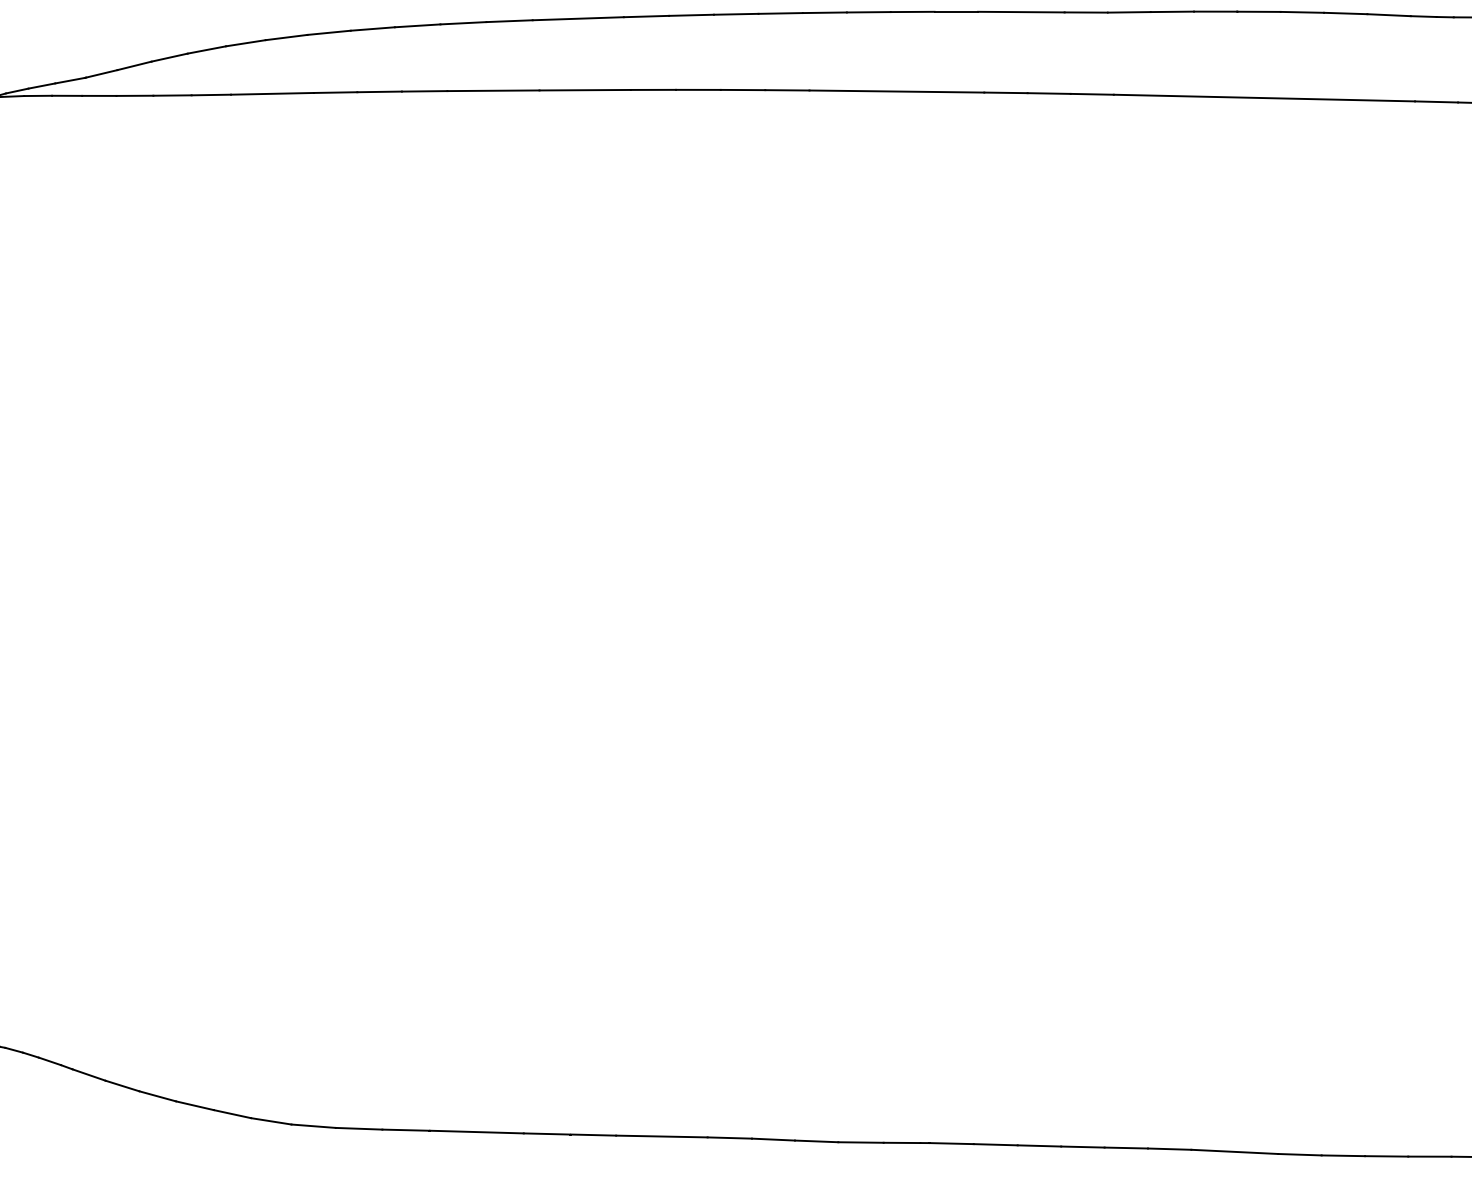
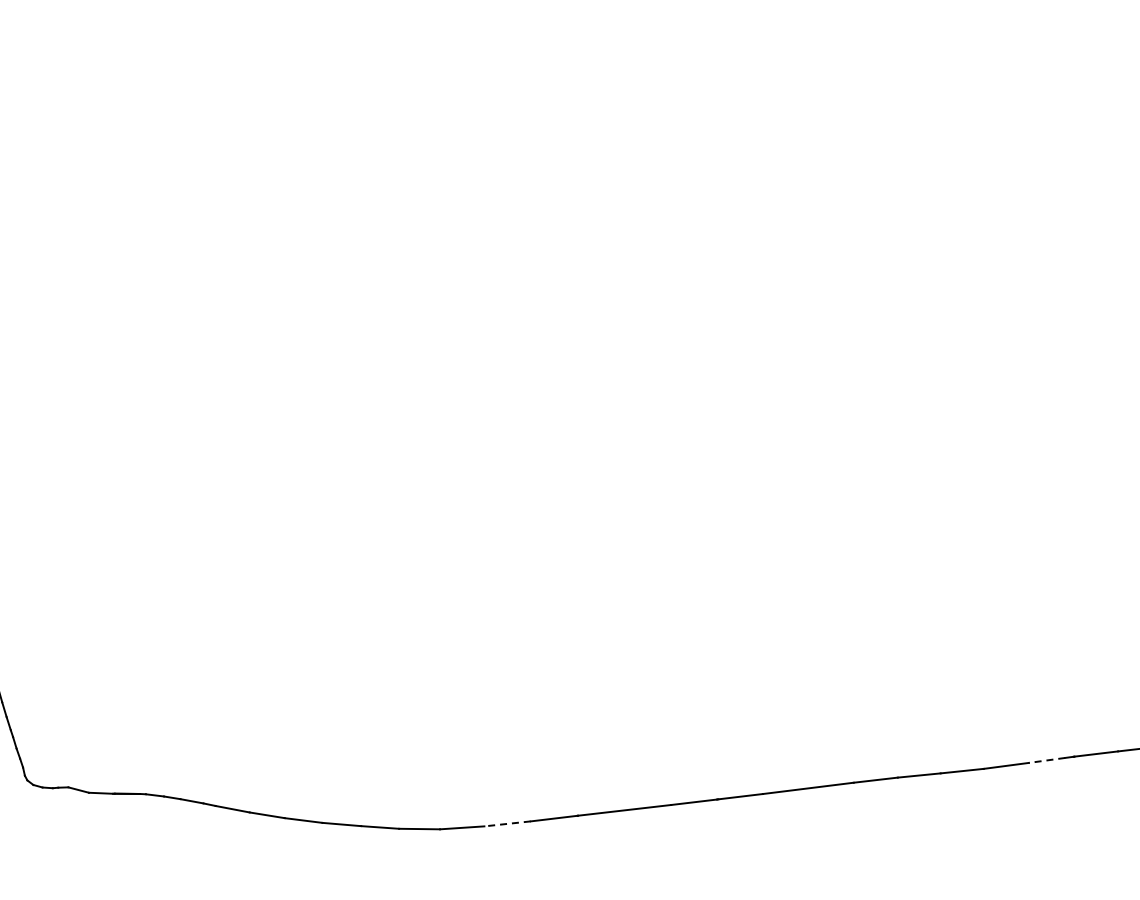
line: (358, 1128) -> (506, 823), solid -> dashed
line: (901, 1142) -> (1046, 760), solid -> dashed

